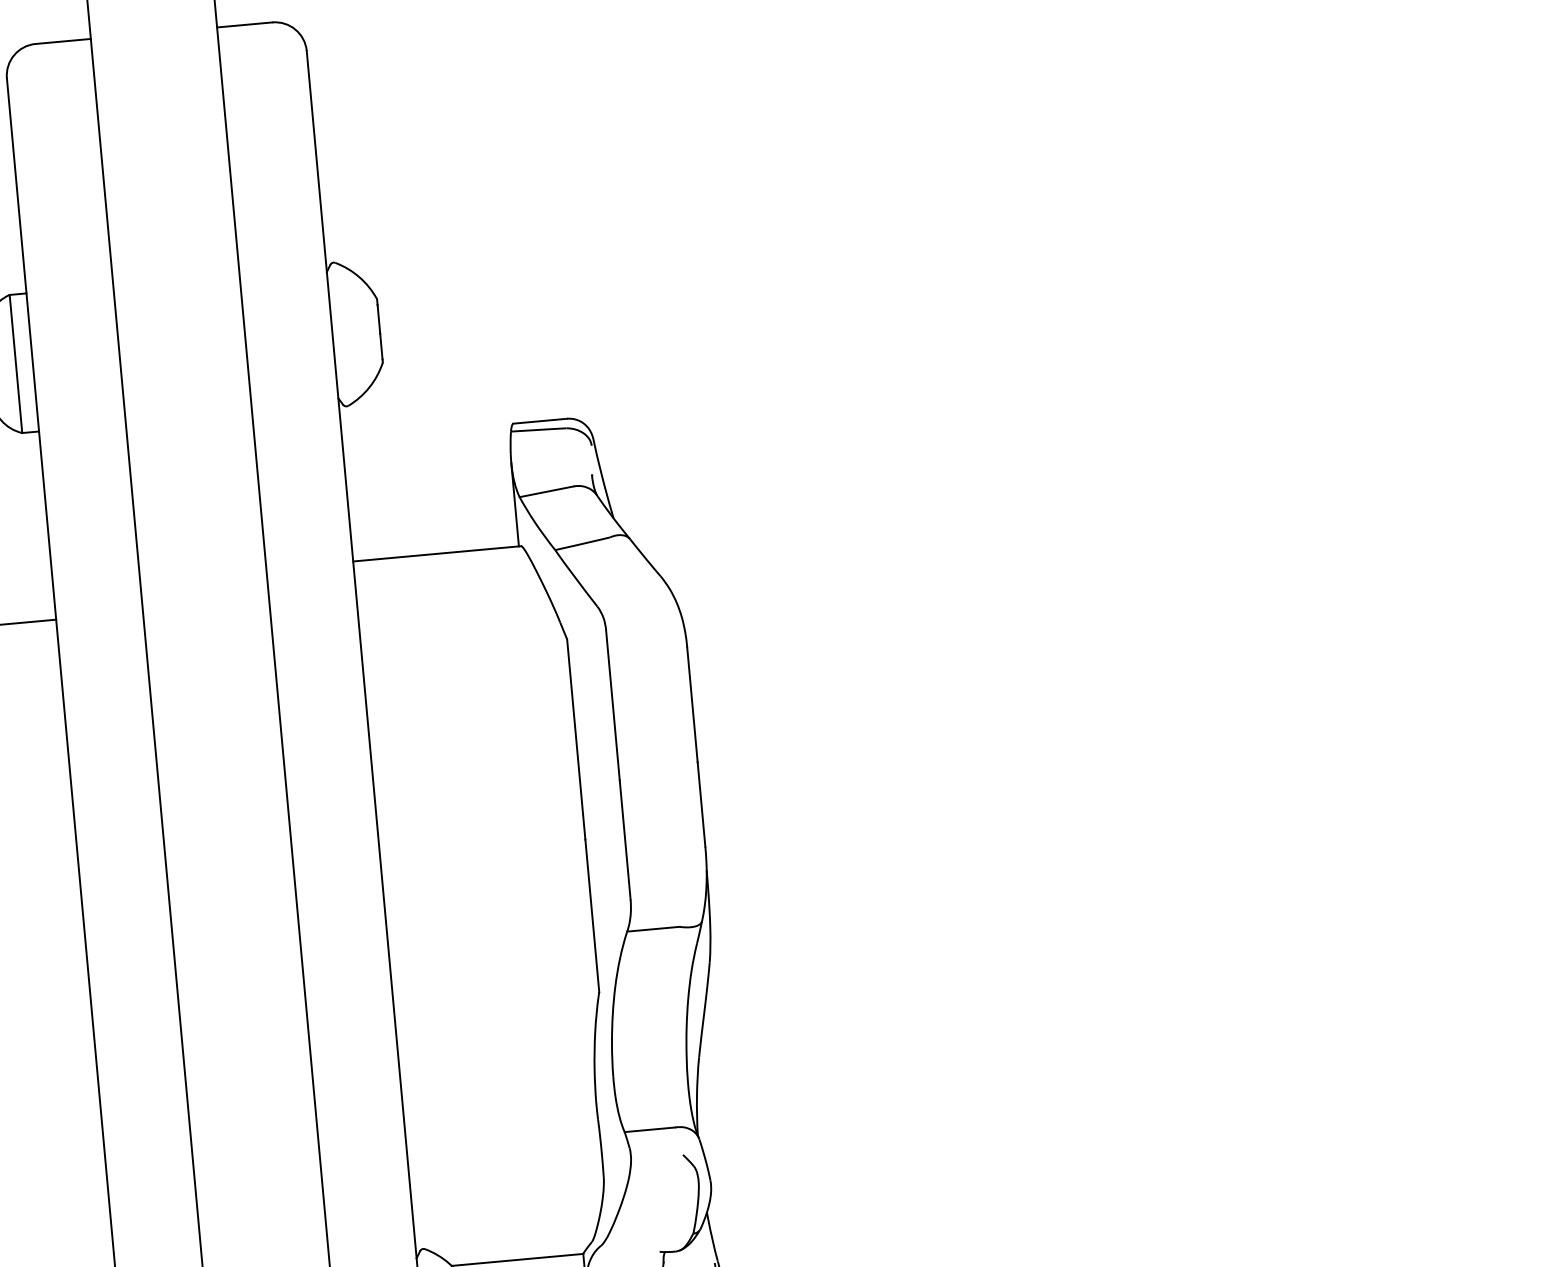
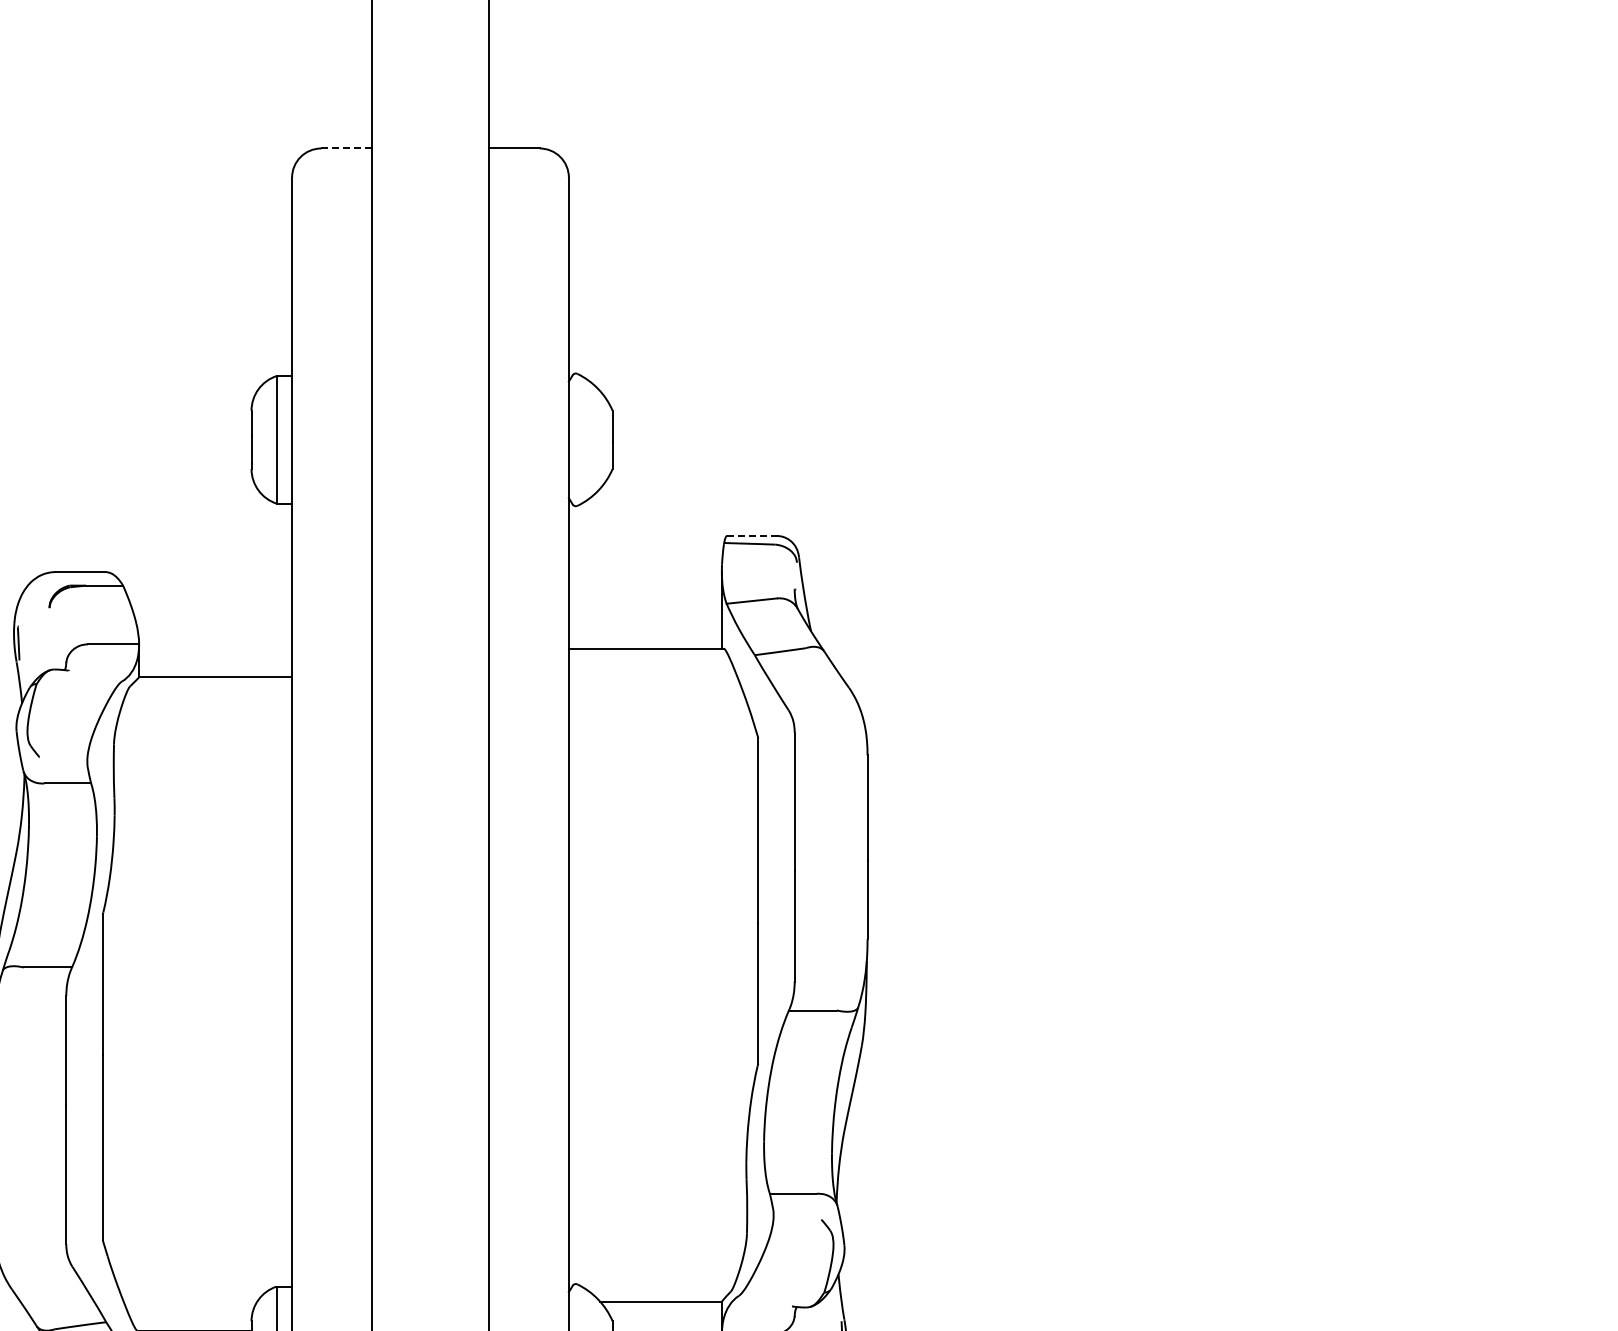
line: (62, 41) -> (346, 148), solid -> dashed
line: (539, 420) -> (751, 535), solid -> dashed

